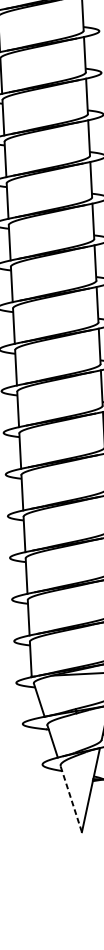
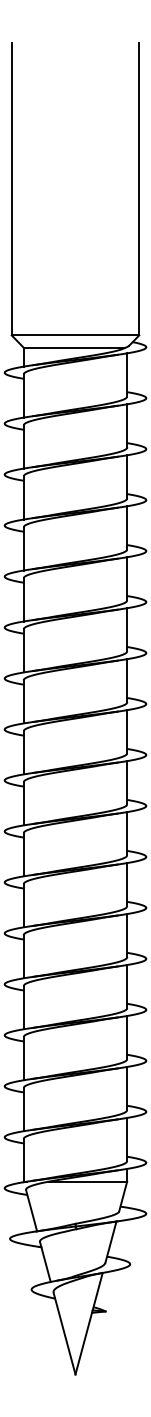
line: (71, 799) -> (64, 1334), dashed -> solid

